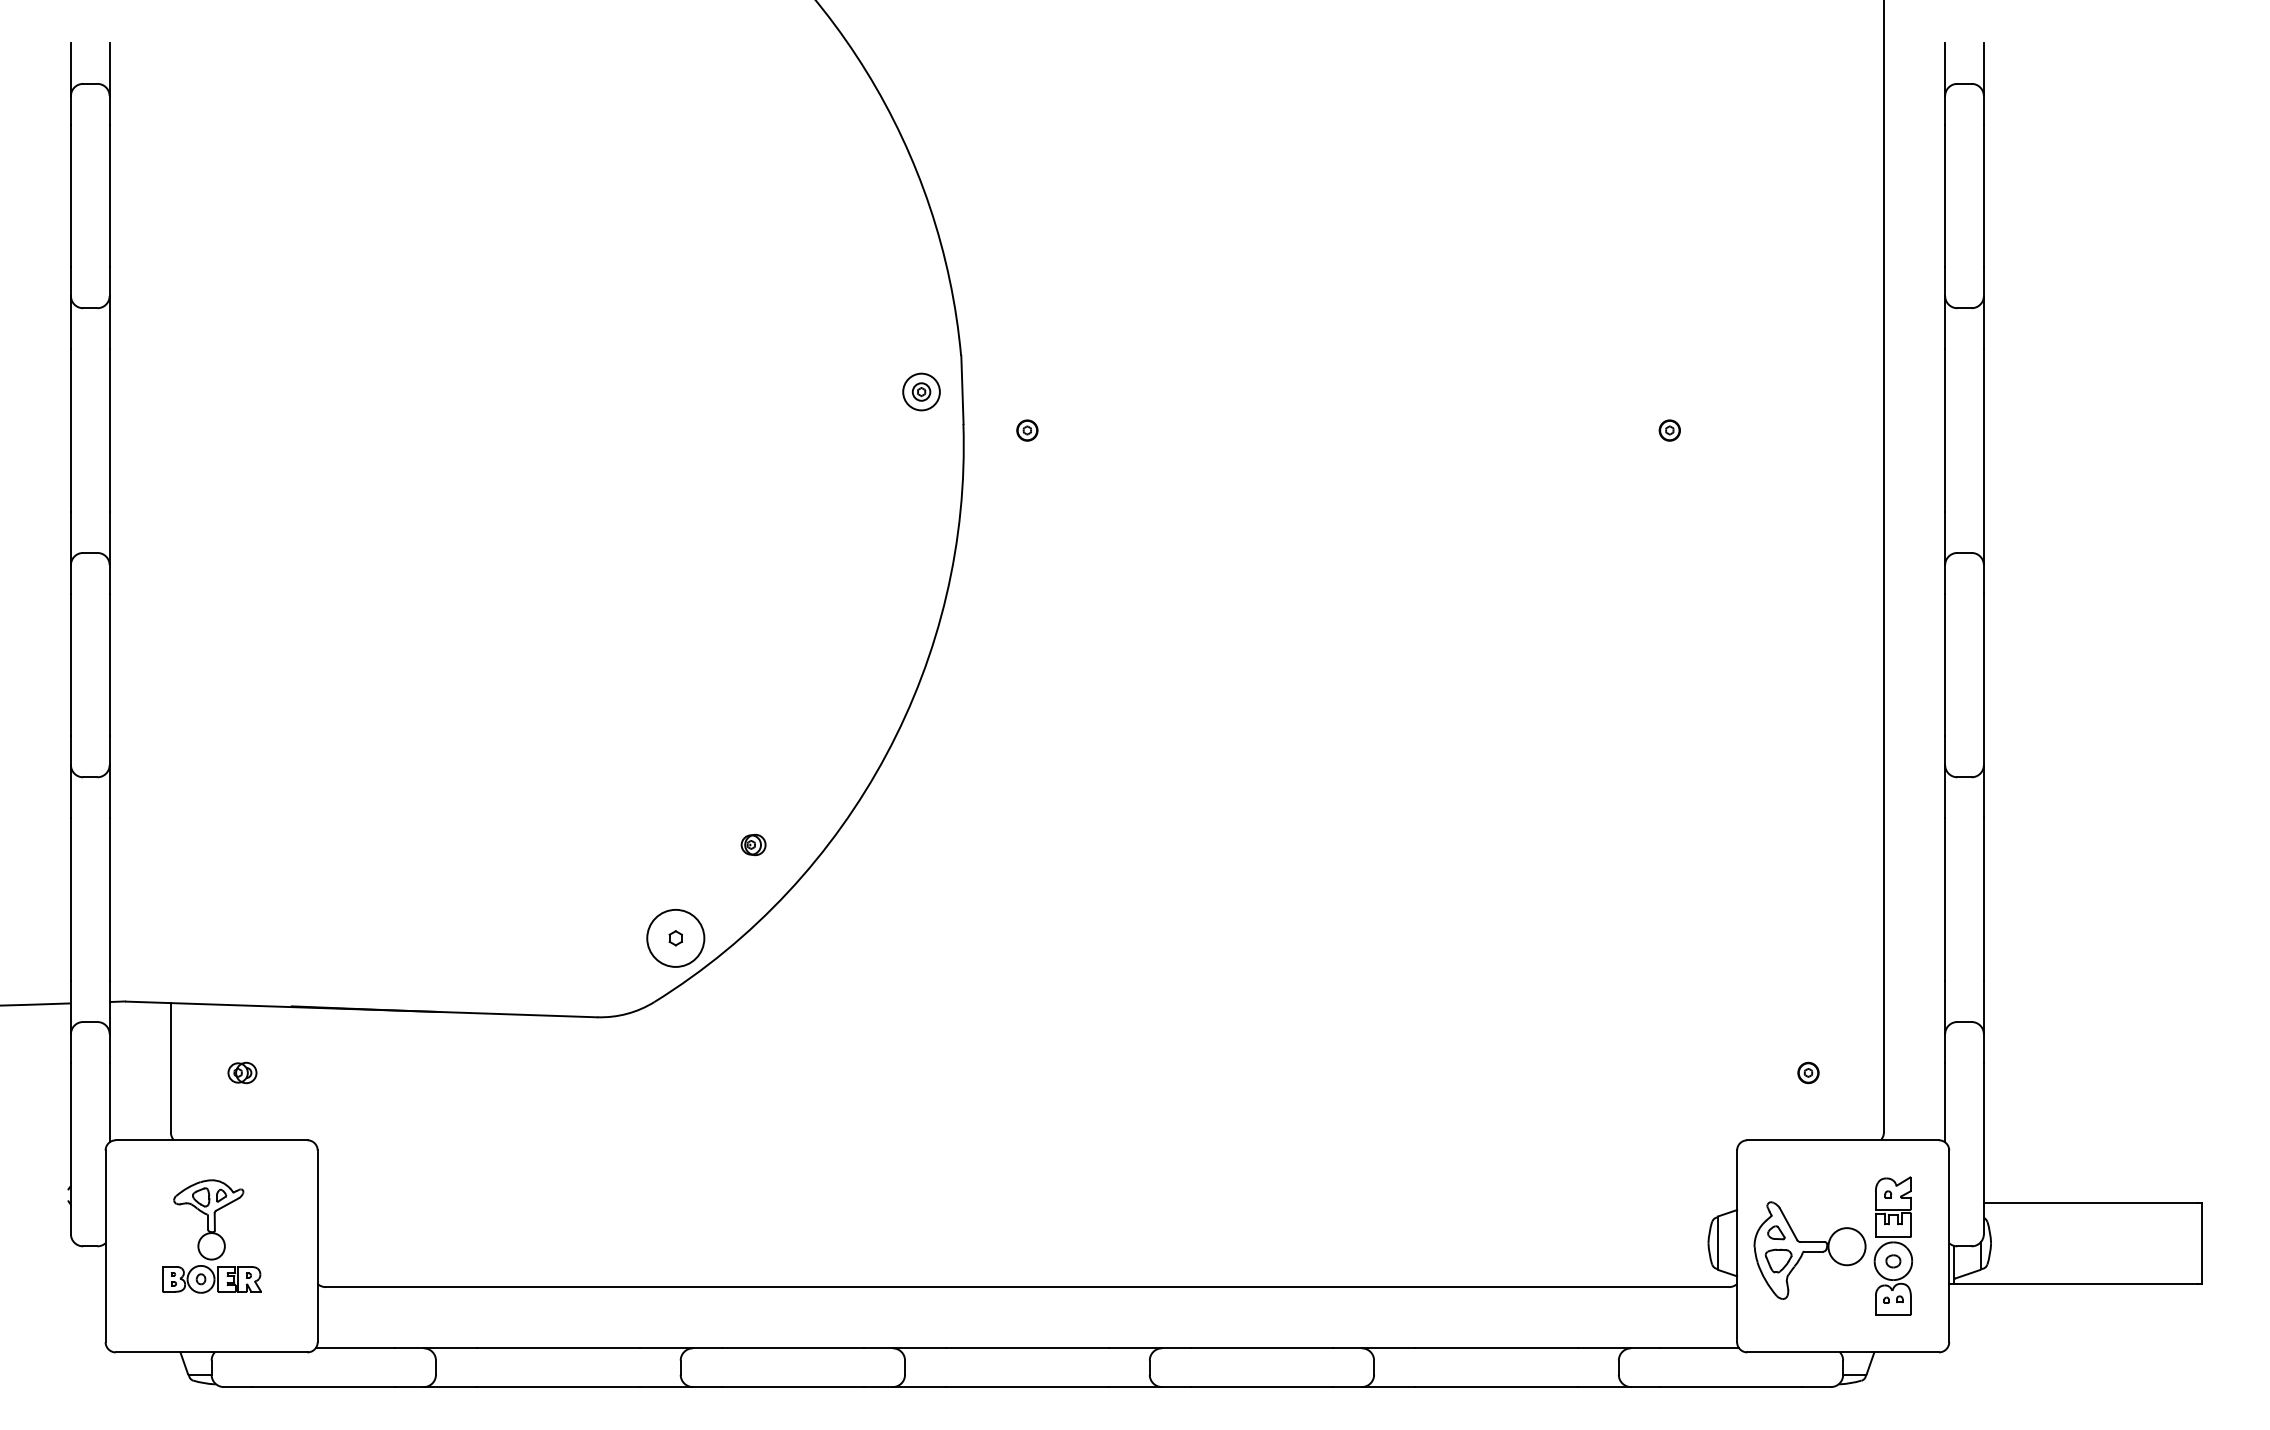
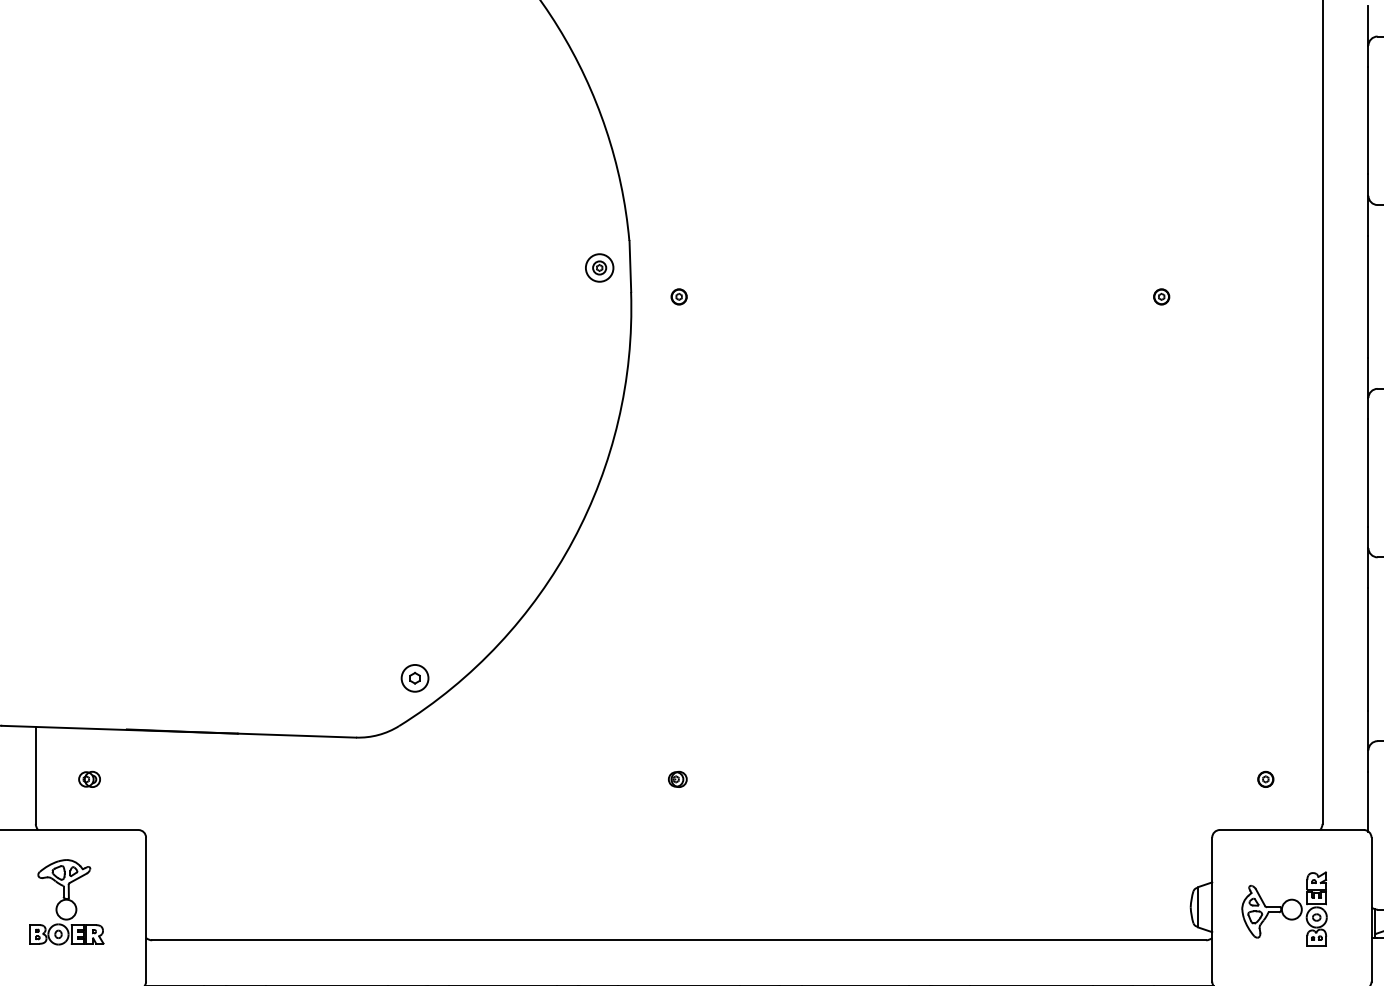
part: (753, 844) -> (677, 779), moved
circle: (675, 938) -> (414, 678), size x0.62
part: (1833, 1245) -> (1284, 909), size x0.71

